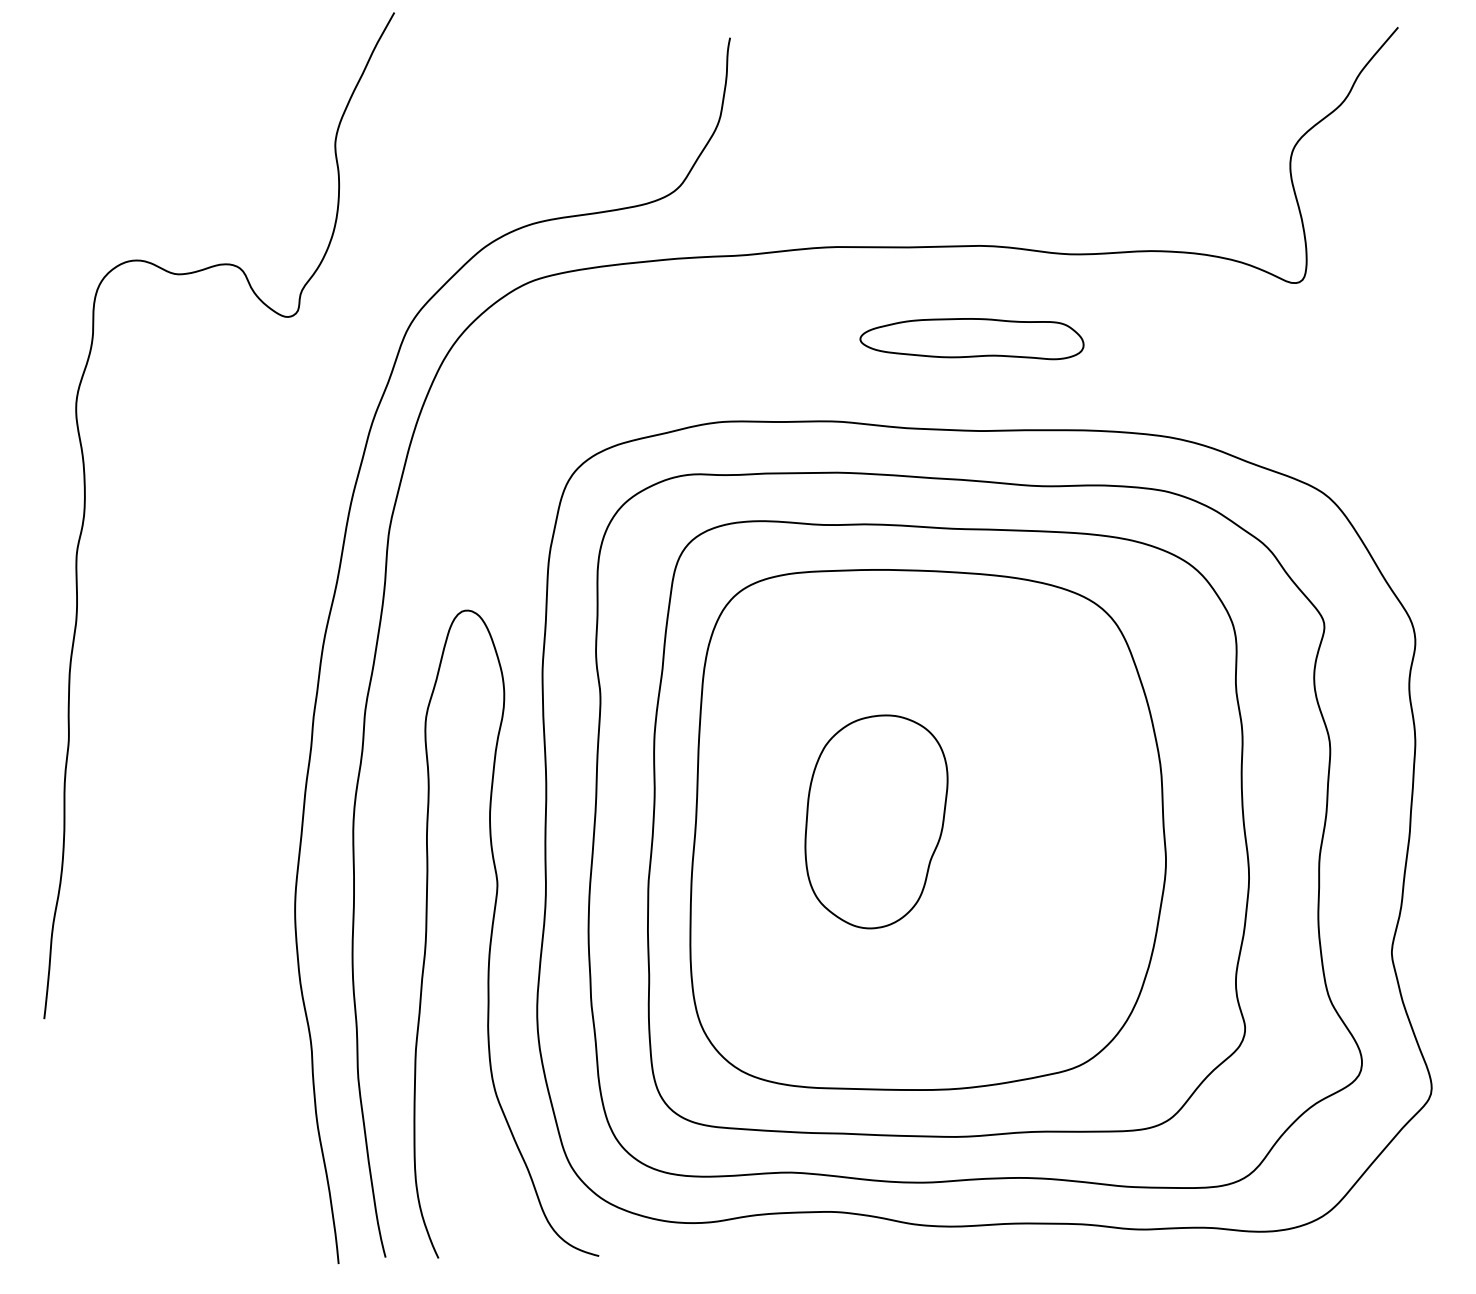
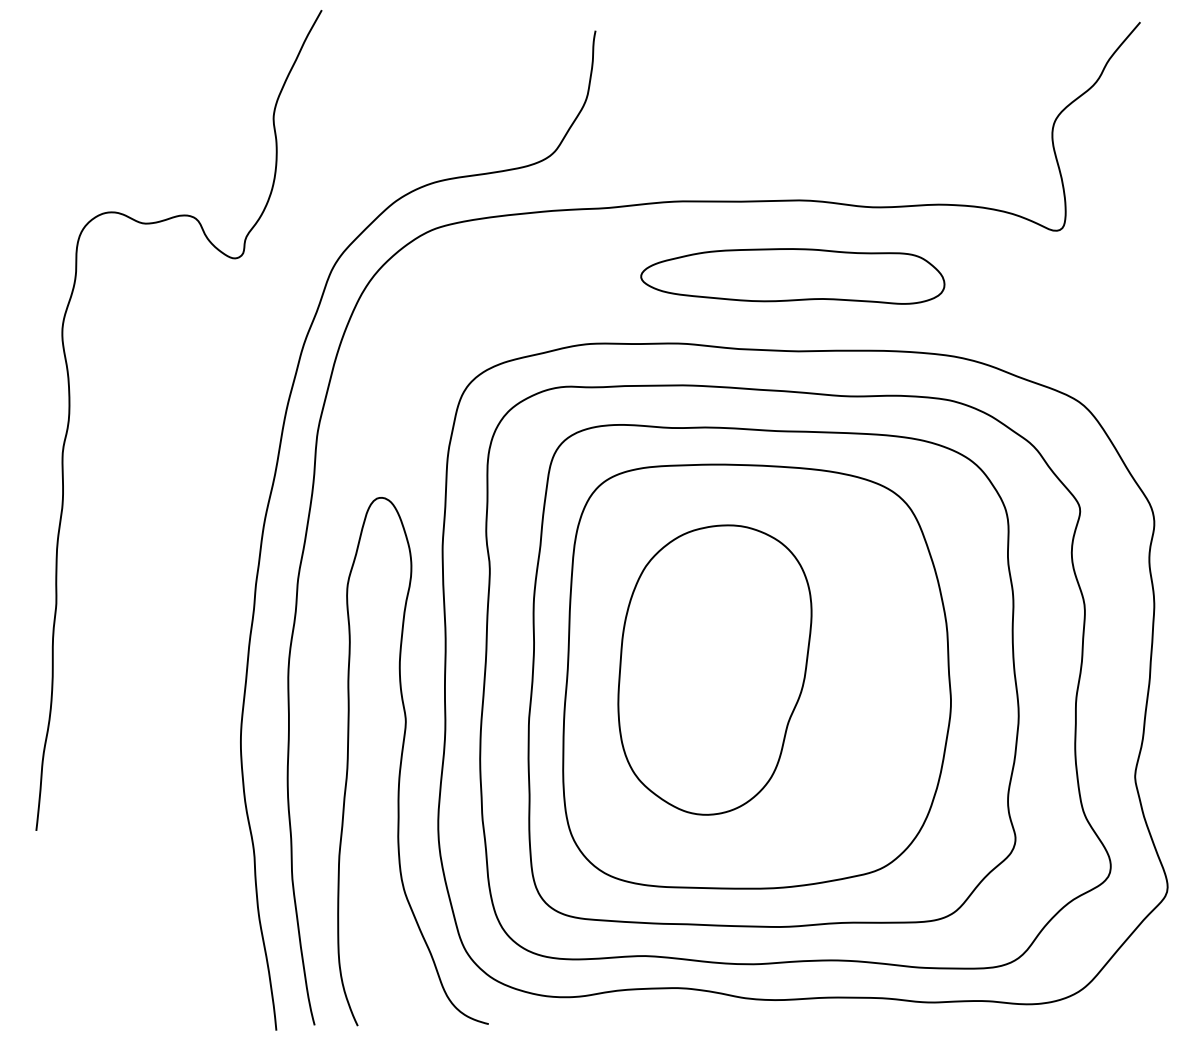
part: (971, 338) -> (792, 275), size x1.67
part: (876, 821) -> (714, 669), size x1.67

